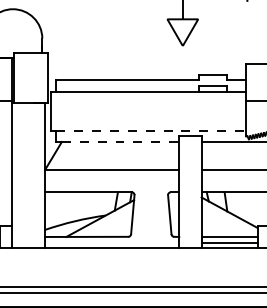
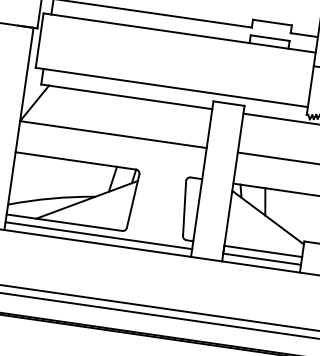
line: (151, 130) -> (176, 87), dashed -> solid
line: (120, 141) -> (130, 96), dashed -> solid
line: (112, 242) -> (99, 235), added

